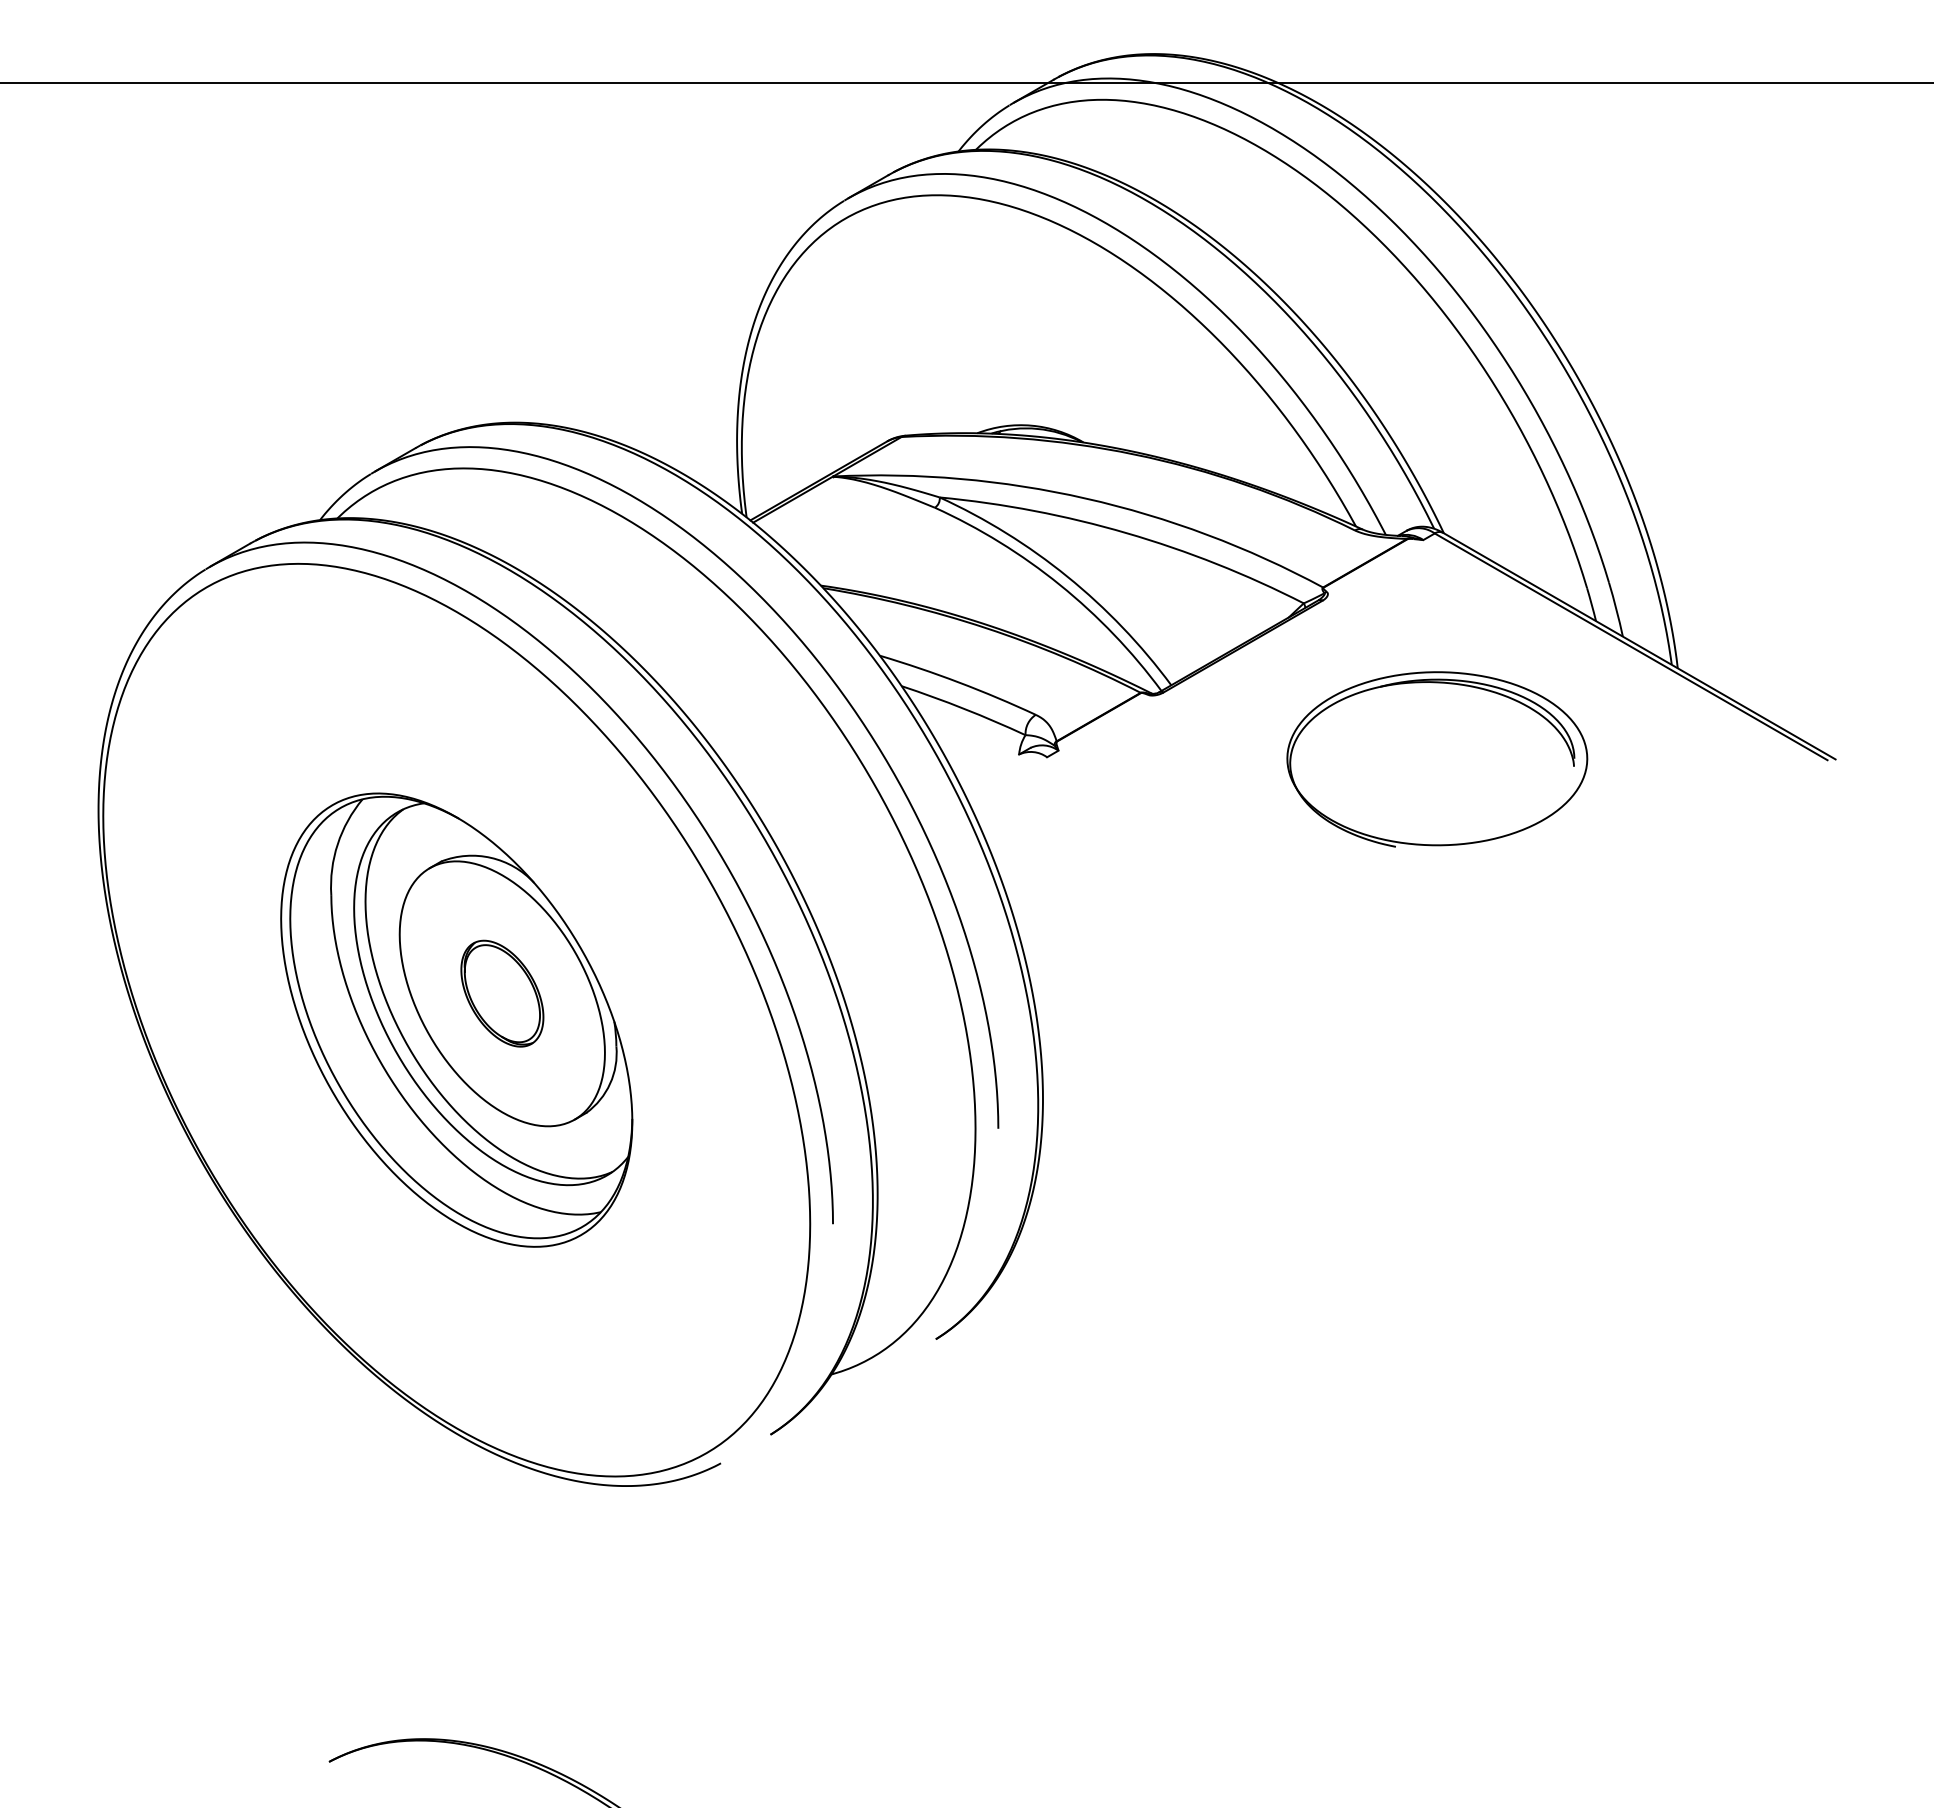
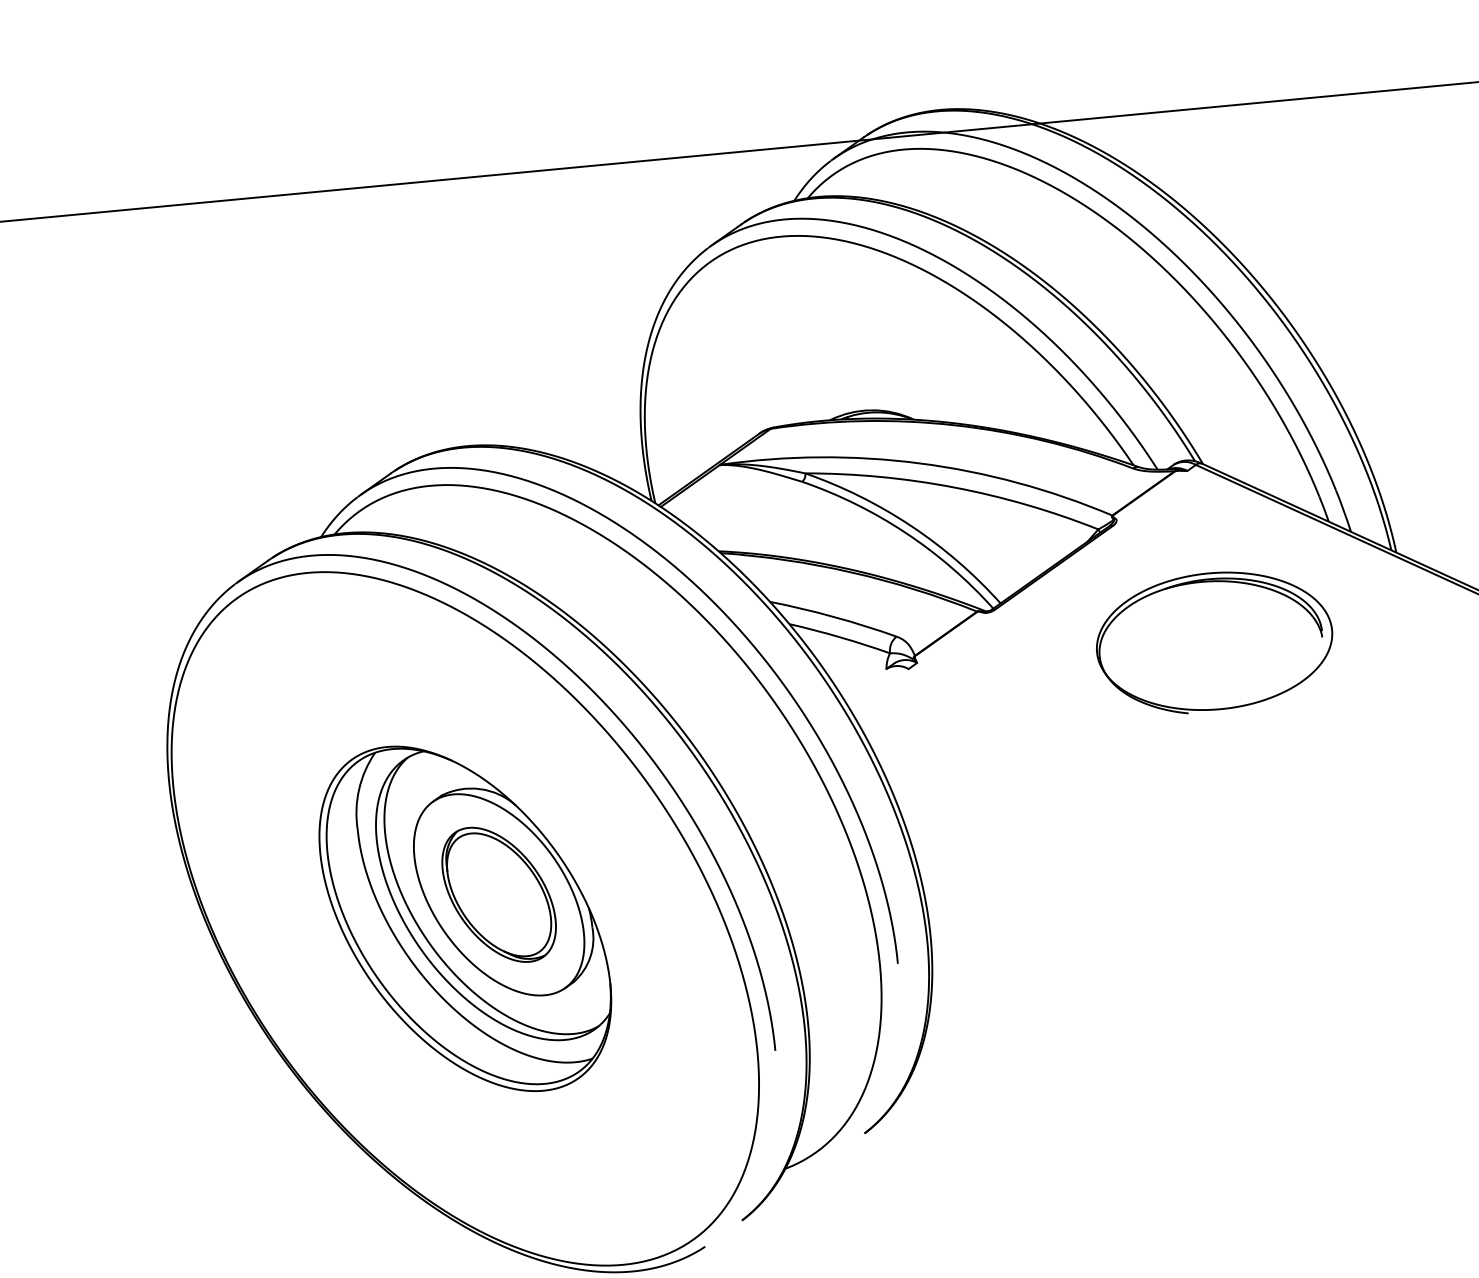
part: (502, 993) -> (499, 894), size x1.67

